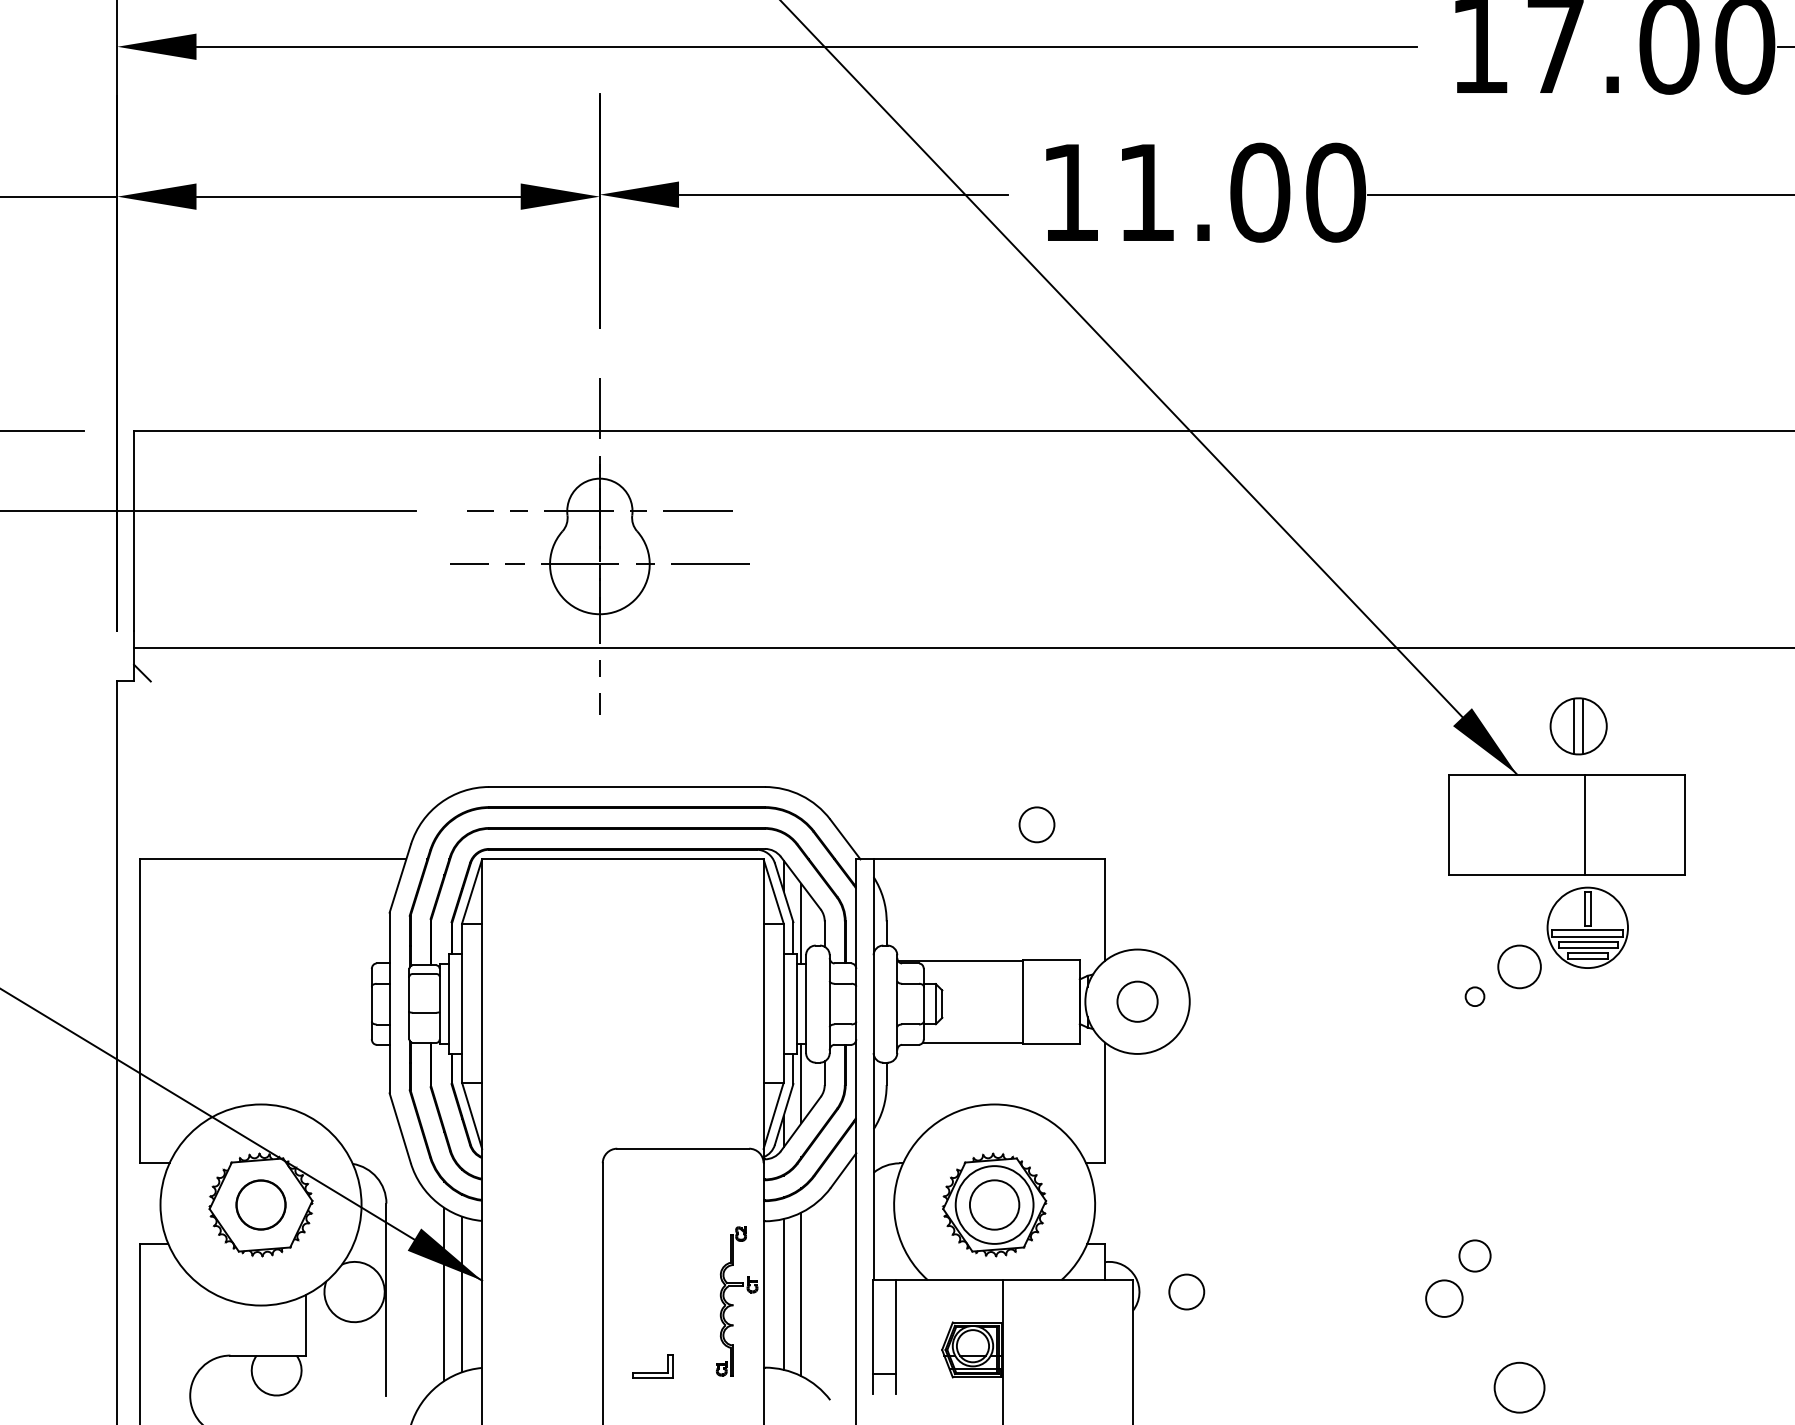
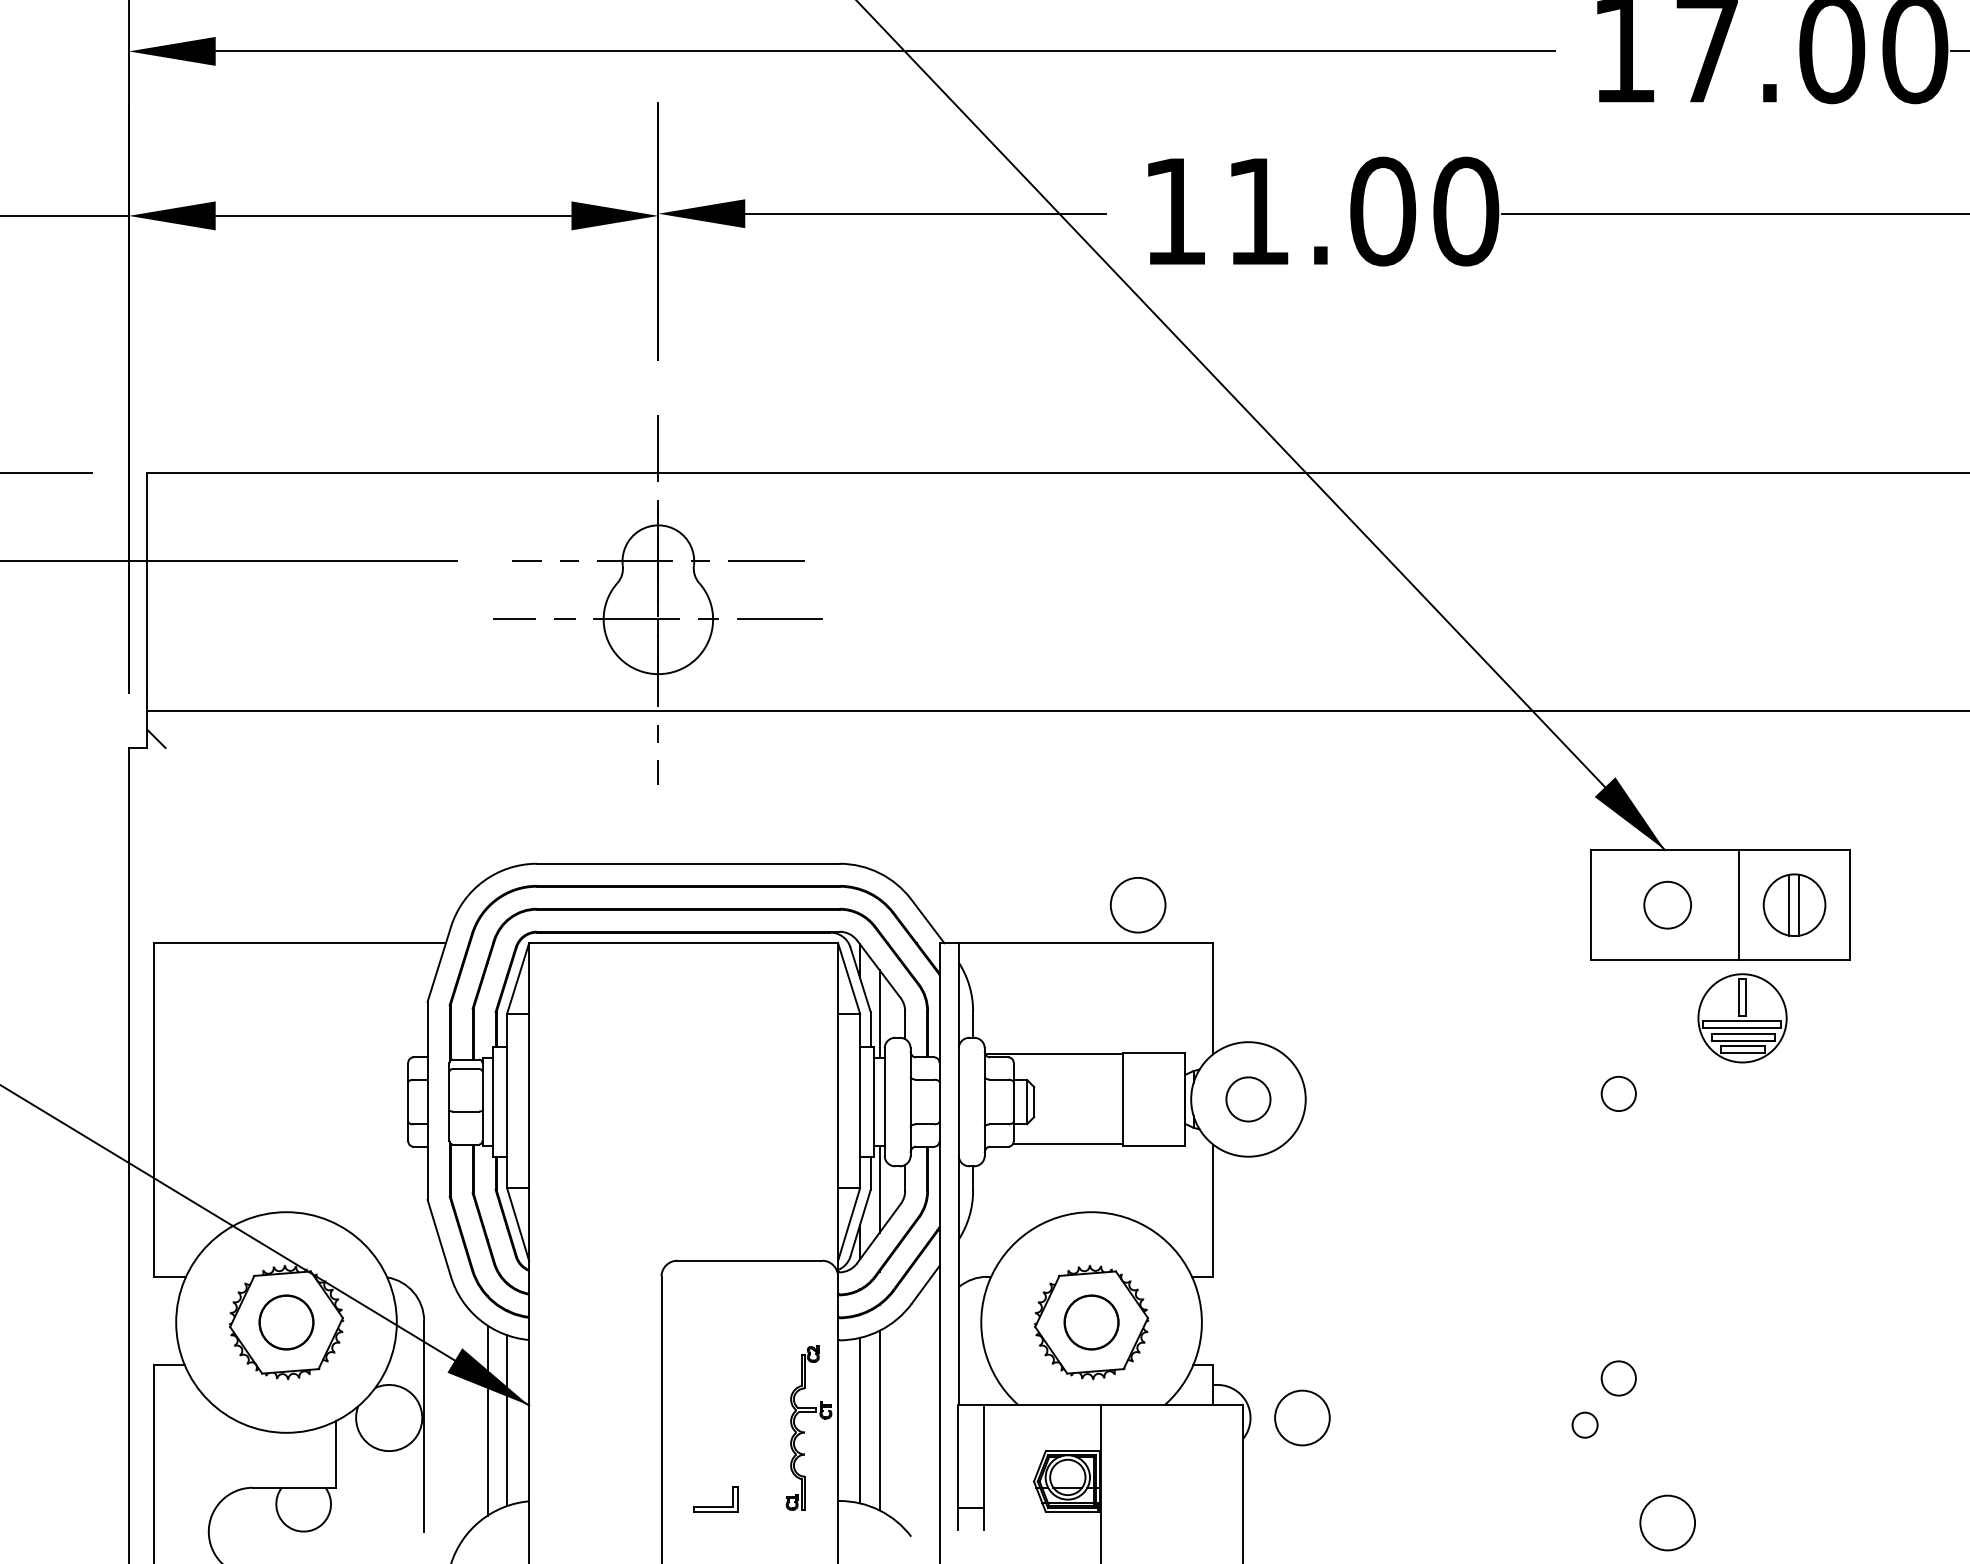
part: (1578, 725) -> (1794, 904), moved
circle: (1036, 825) -> (1137, 905), size x1.43
circle: (1519, 966) -> (1667, 904), moved
circle: (1474, 996) -> (1618, 1093), size x1.67
circle: (994, 1205) -> (1091, 1322), size x0.62
circle: (1186, 1291) -> (1302, 1417), size x1.43
circle: (1443, 1297) -> (1584, 1424), size x0.62

